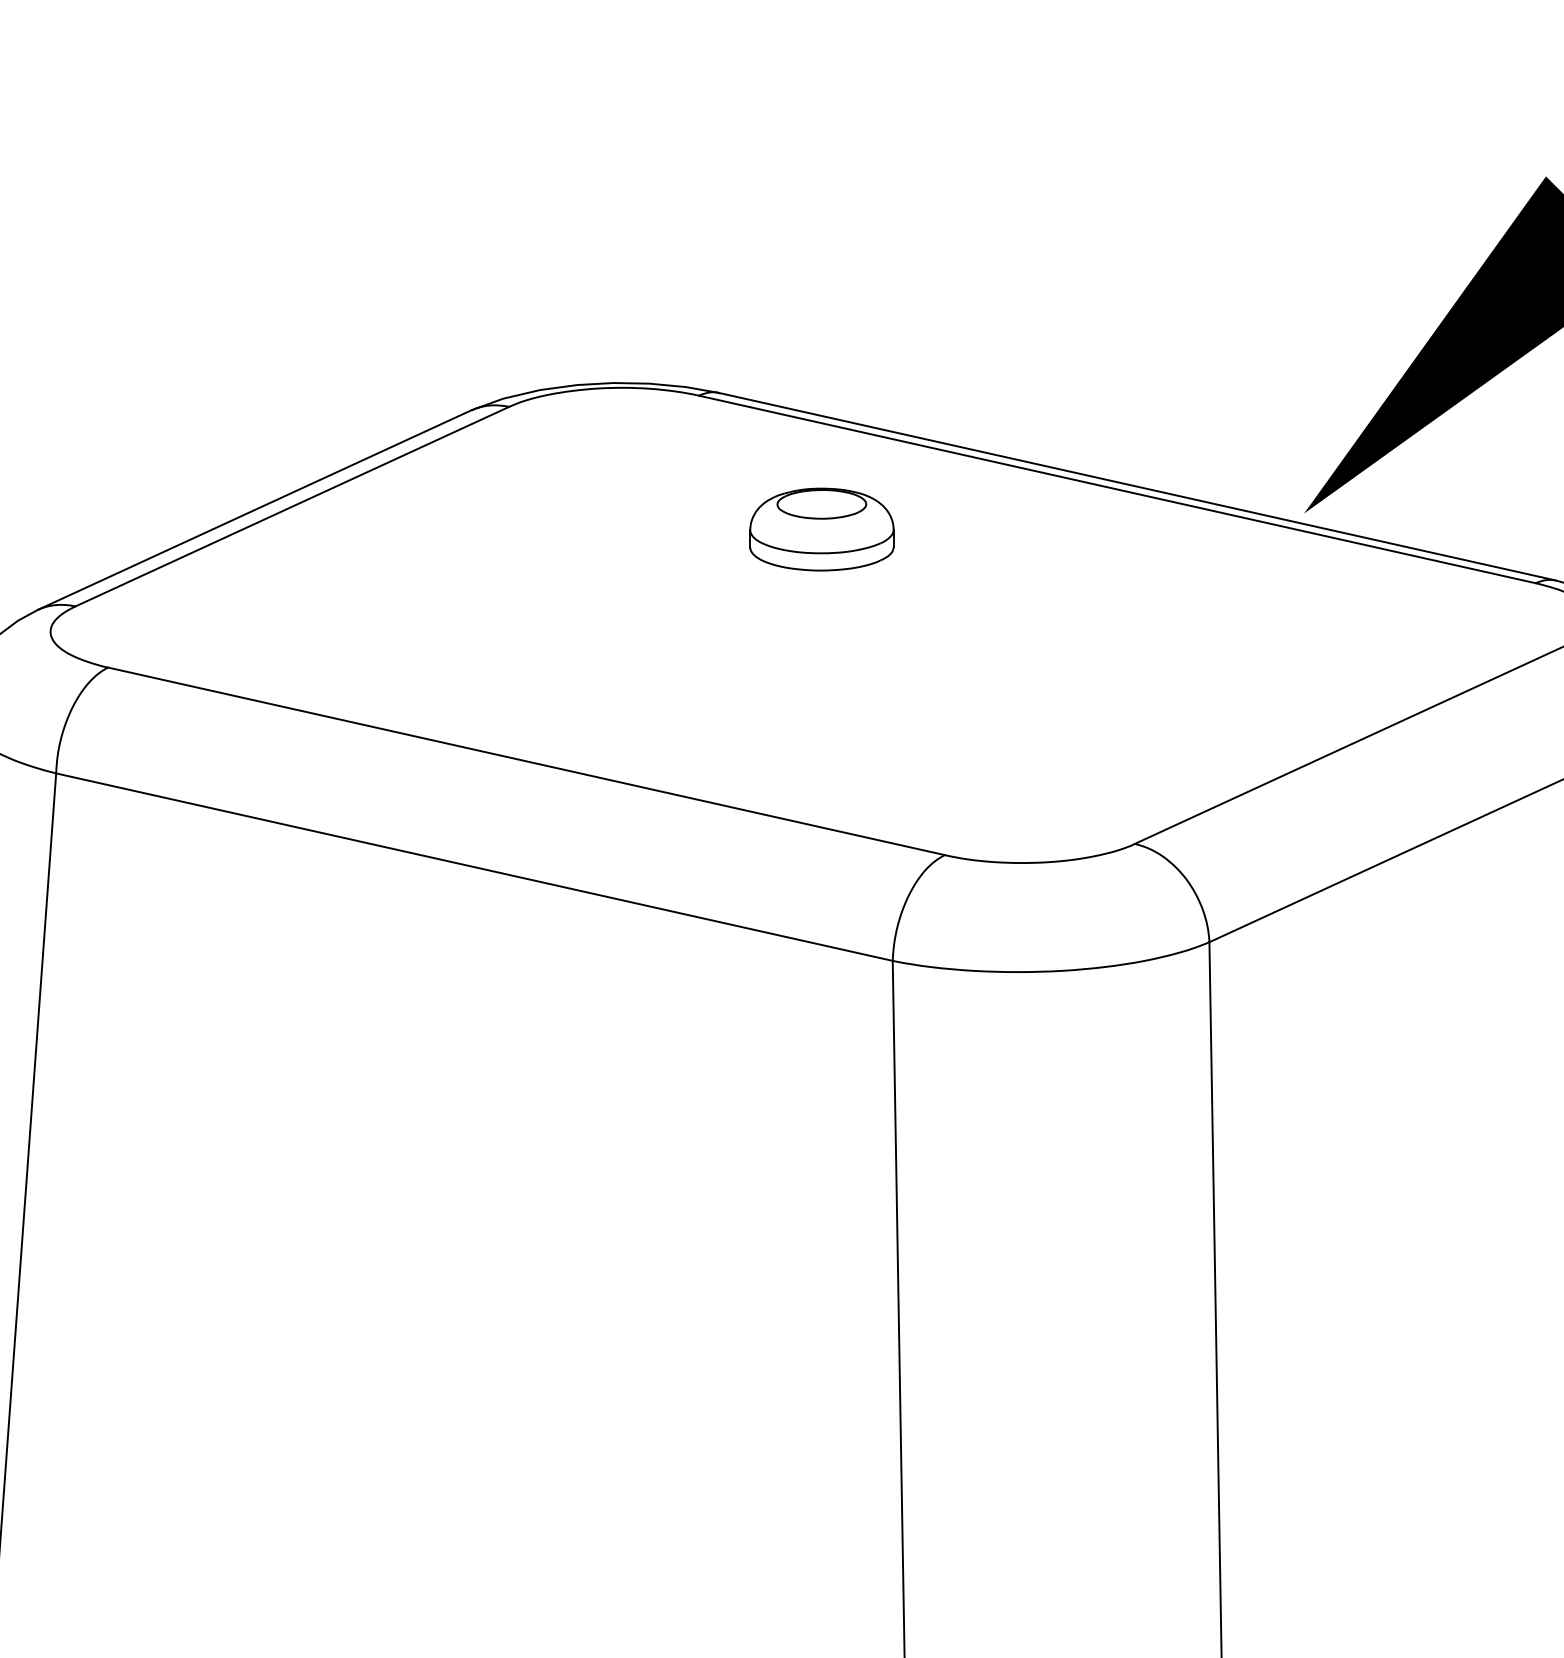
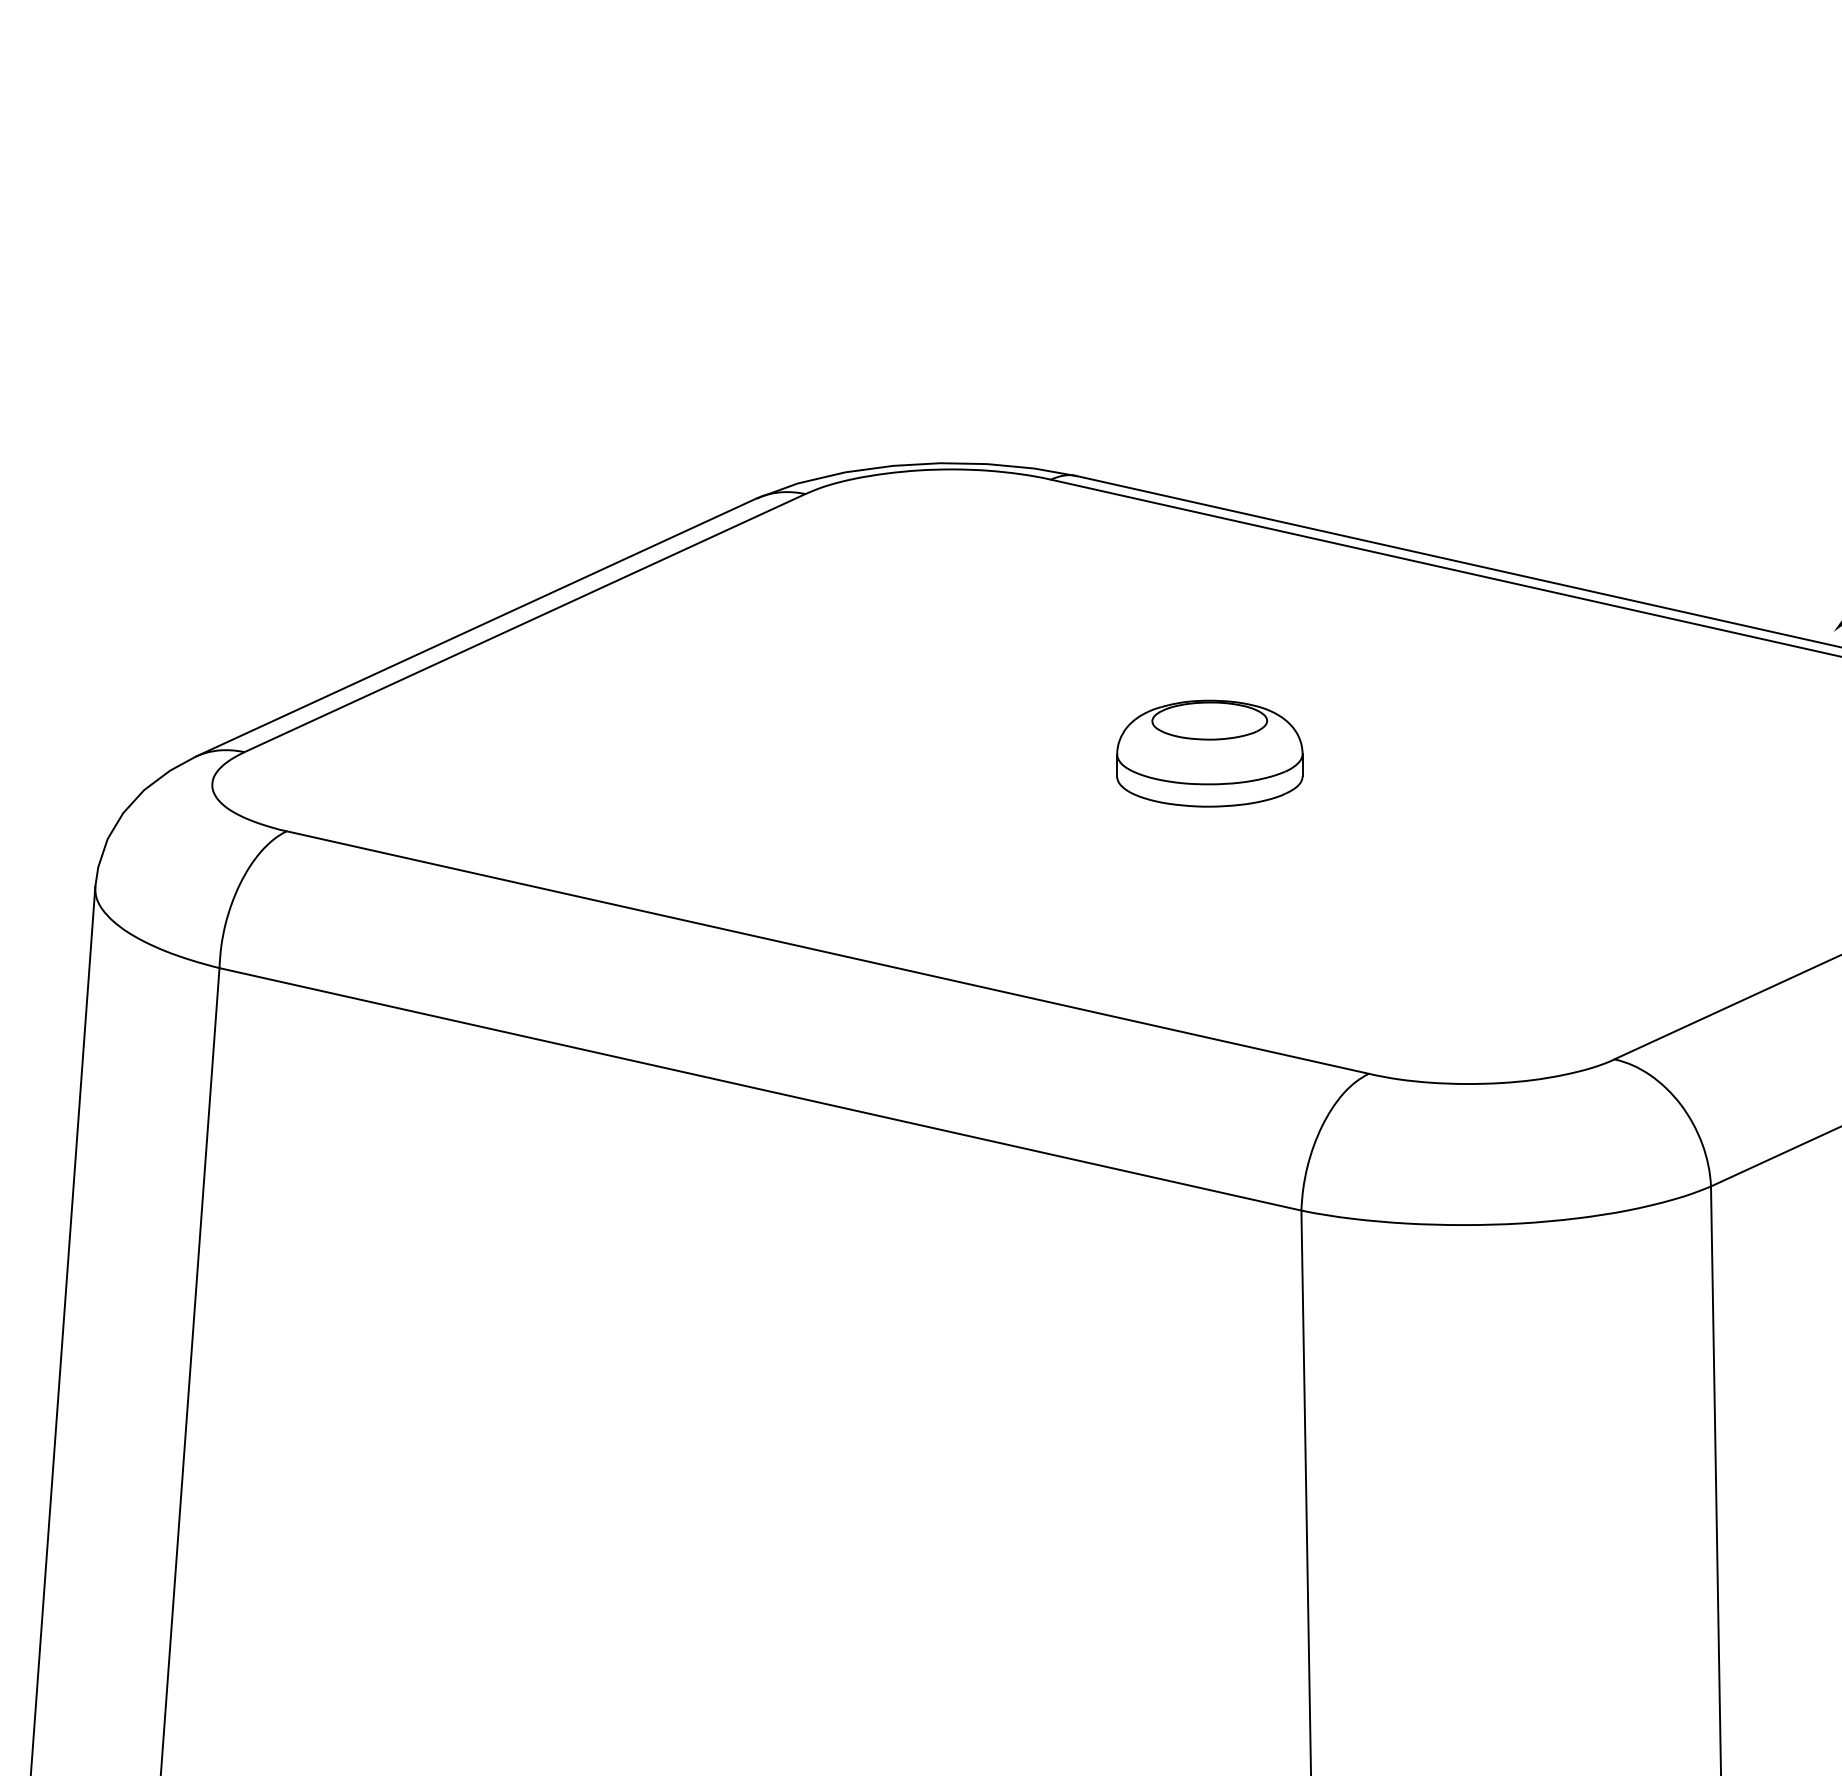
part: (821, 529) -> (1209, 753), moved

